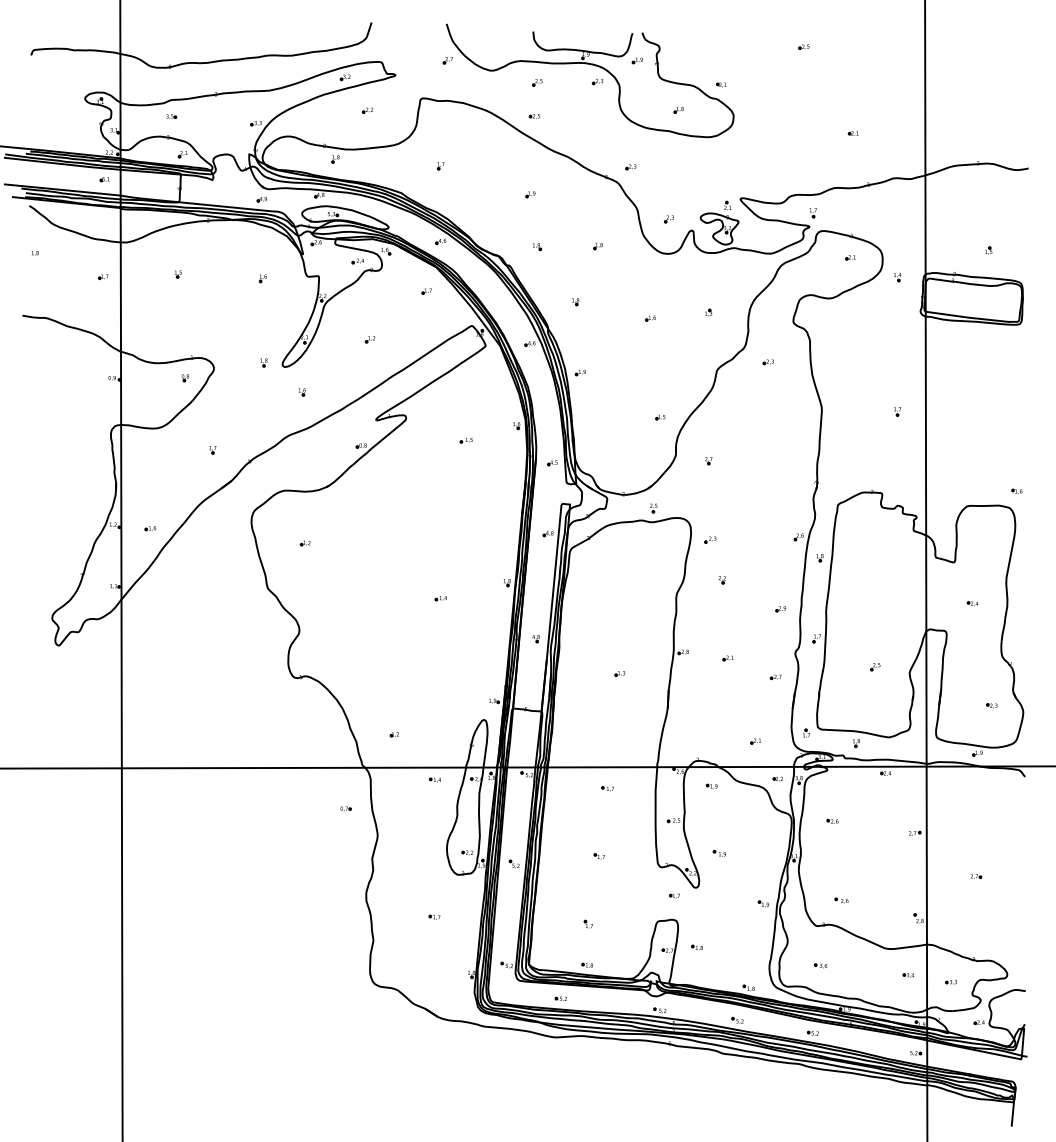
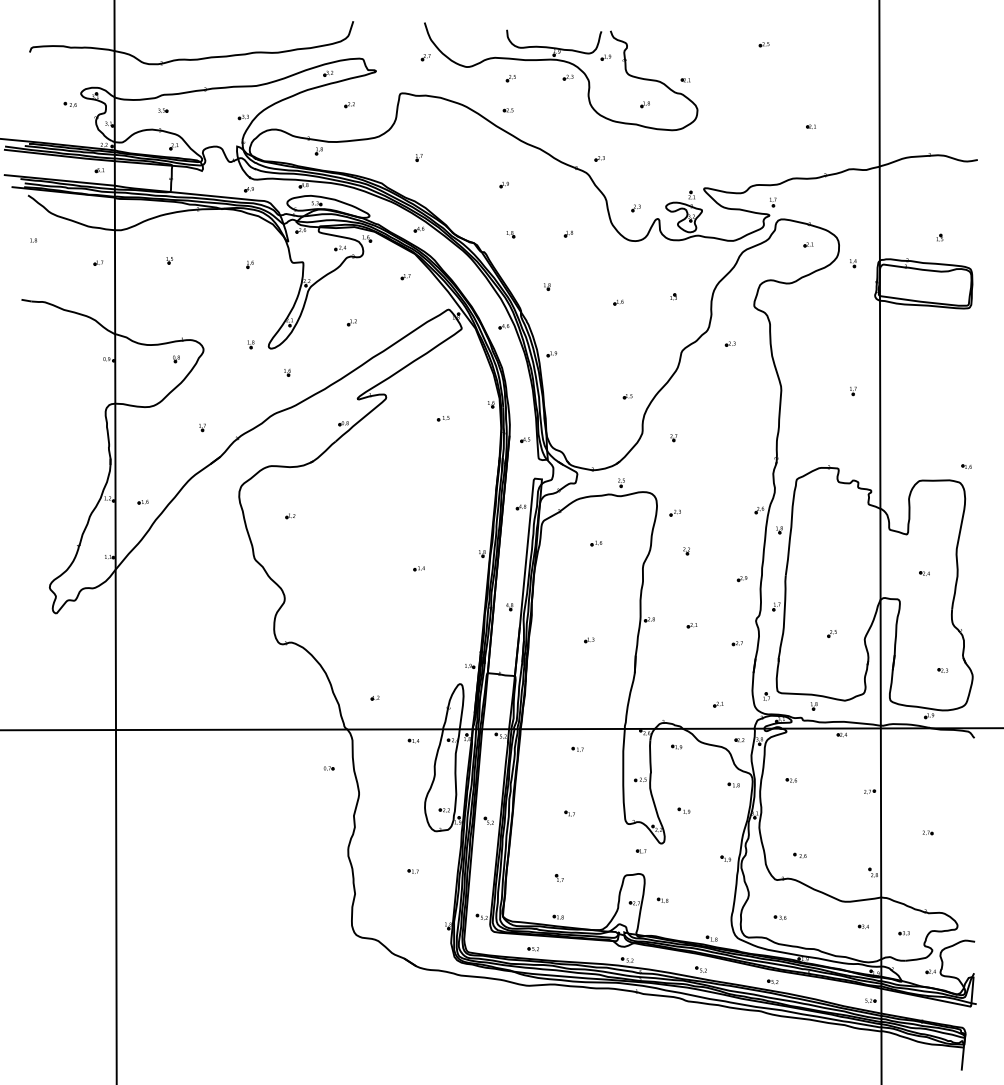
part: (73, 110) -> (70, 104), added
part: (626, 572) -> (595, 543), added
part: (771, 825) -> (733, 784), added

